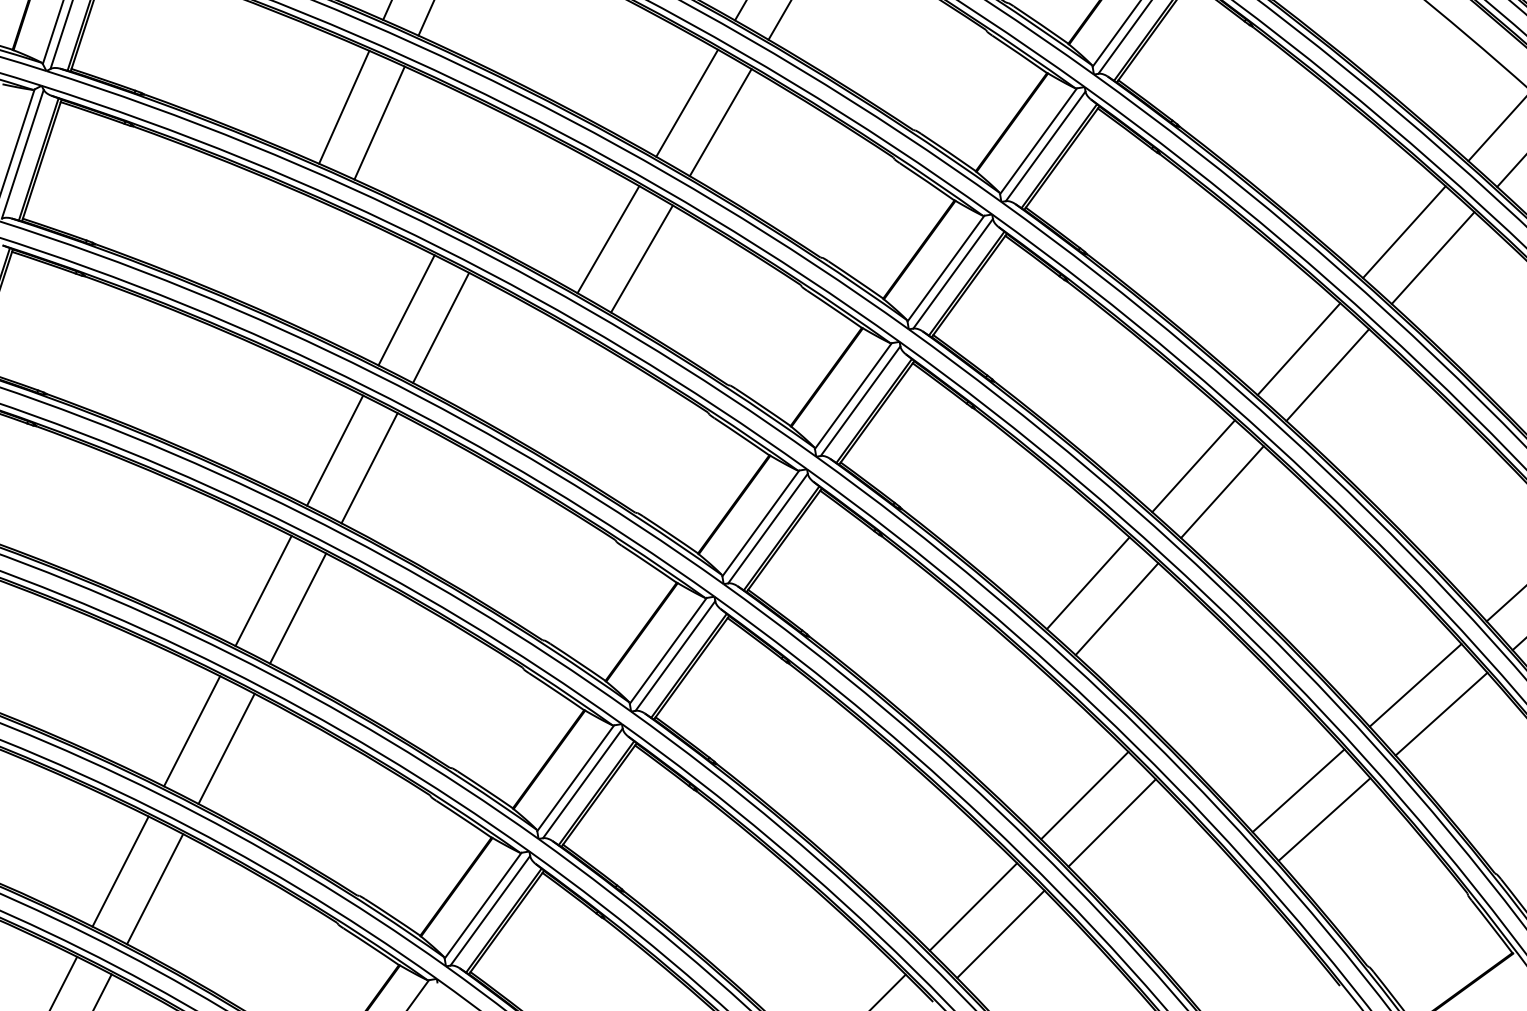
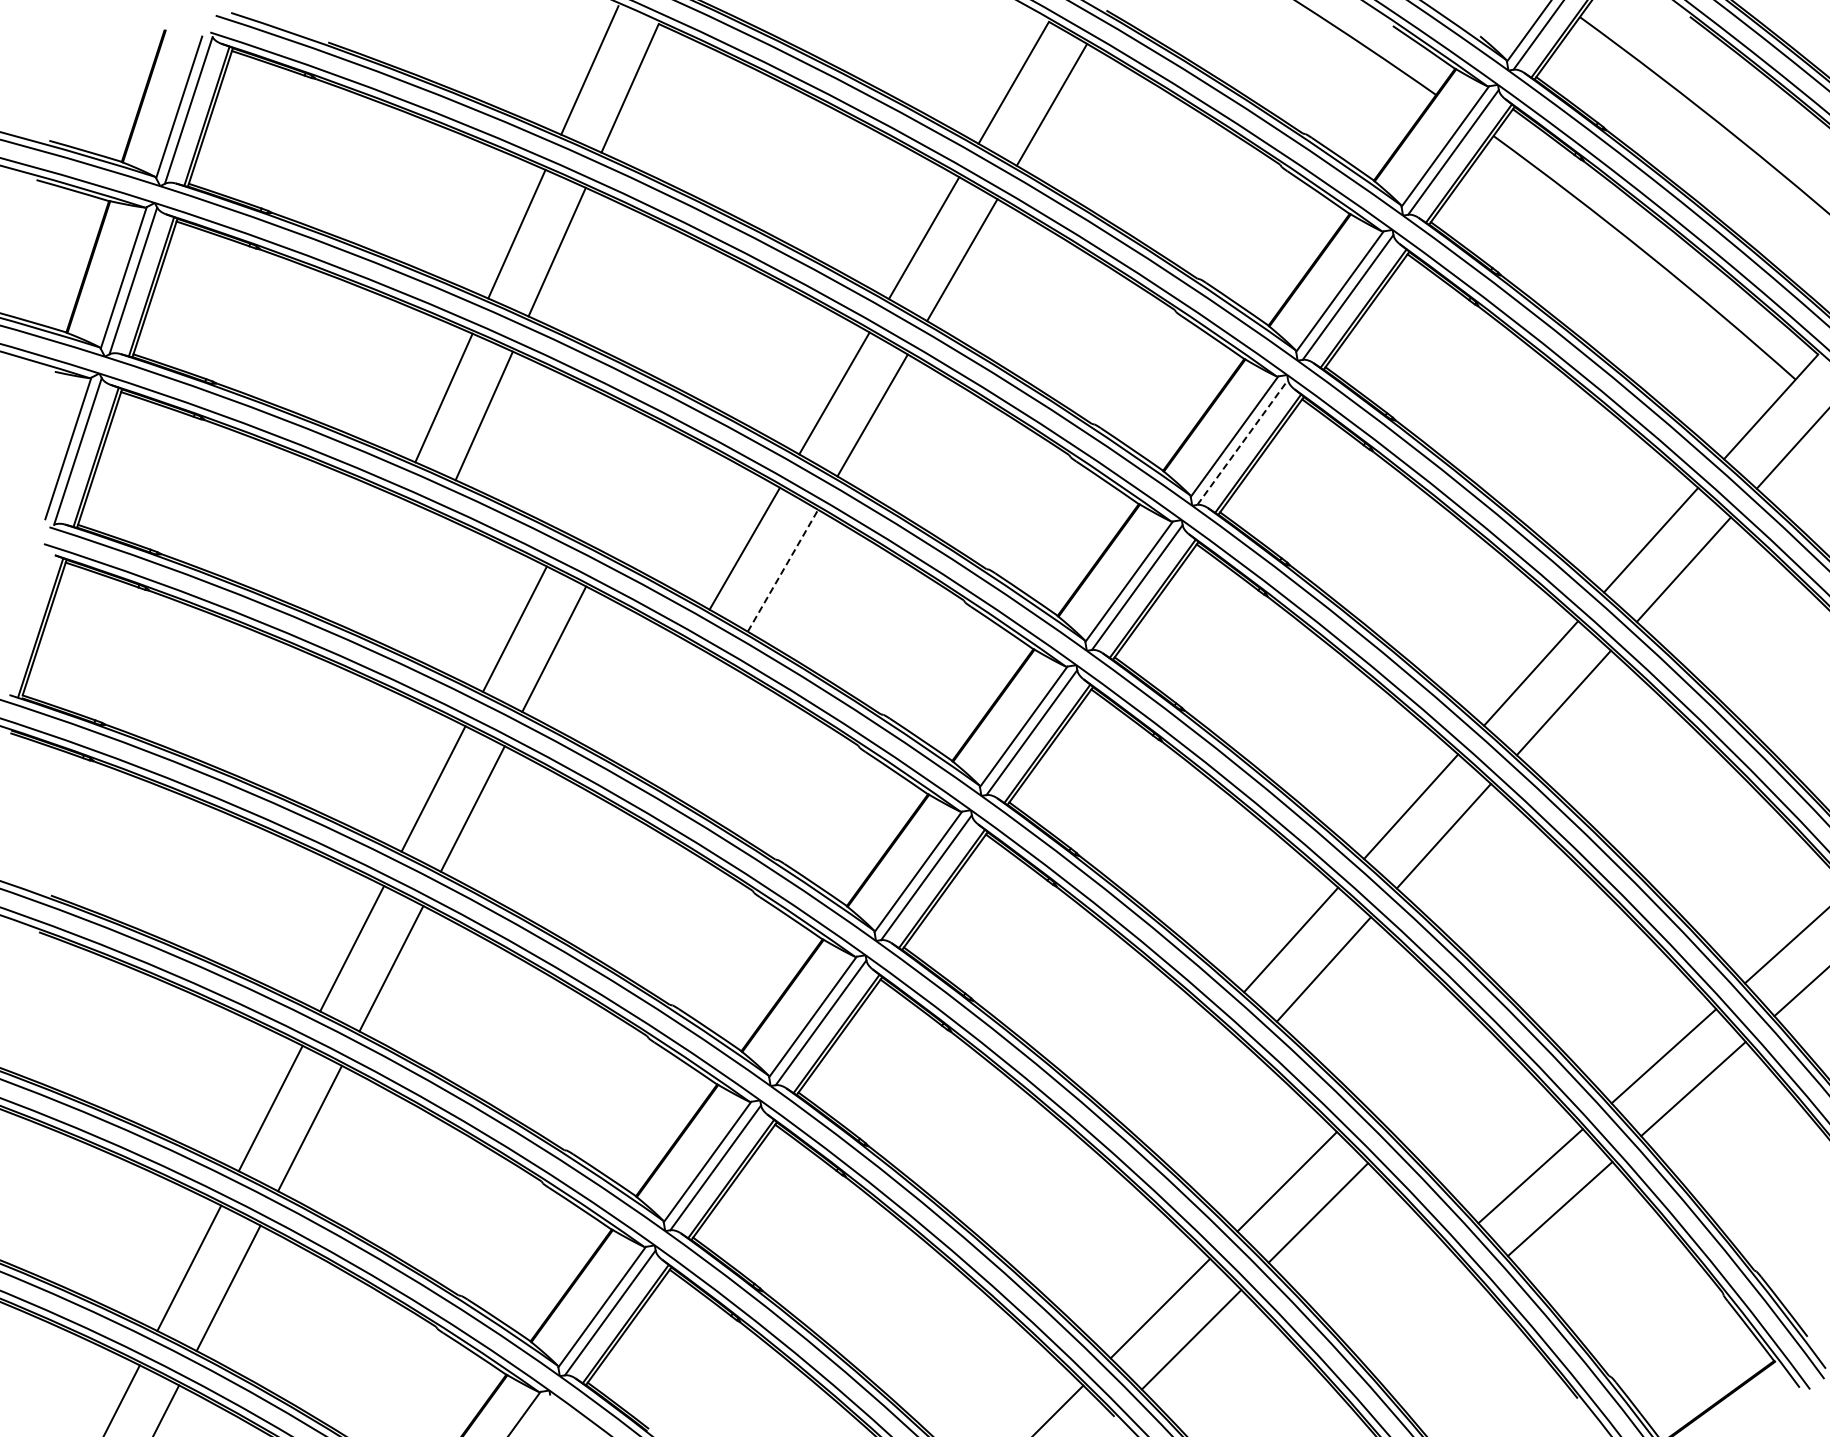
line: (1046, 146) -> (1243, 442), solid -> dashed
line: (642, 258) -> (783, 570), solid -> dashed

